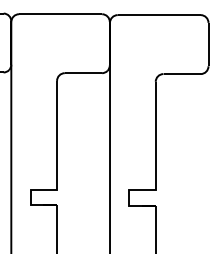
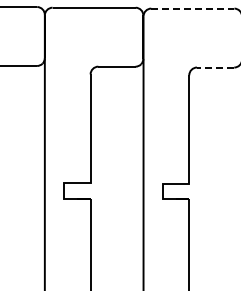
line: (158, 15) -> (192, 8), solid -> dashed
line: (181, 74) -> (215, 67), solid -> dashed

